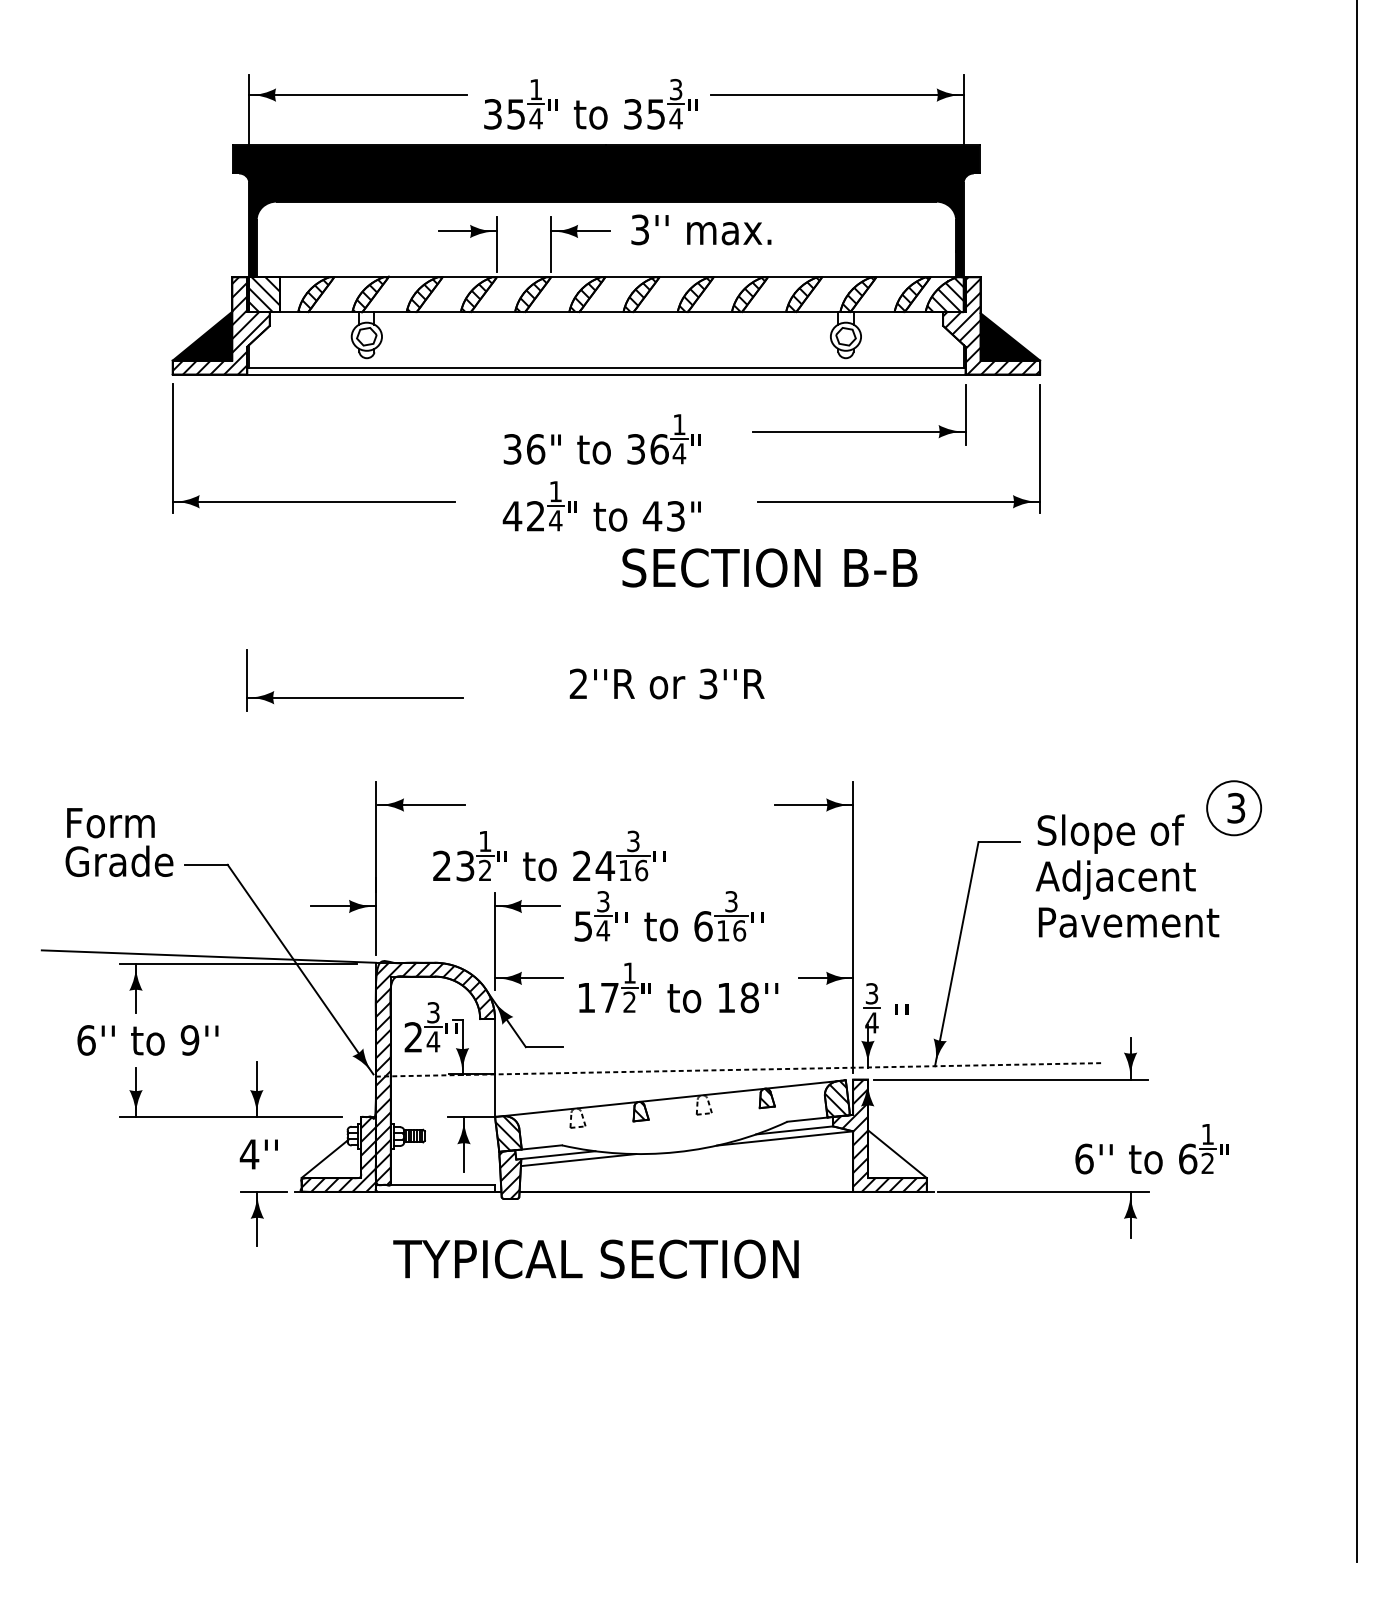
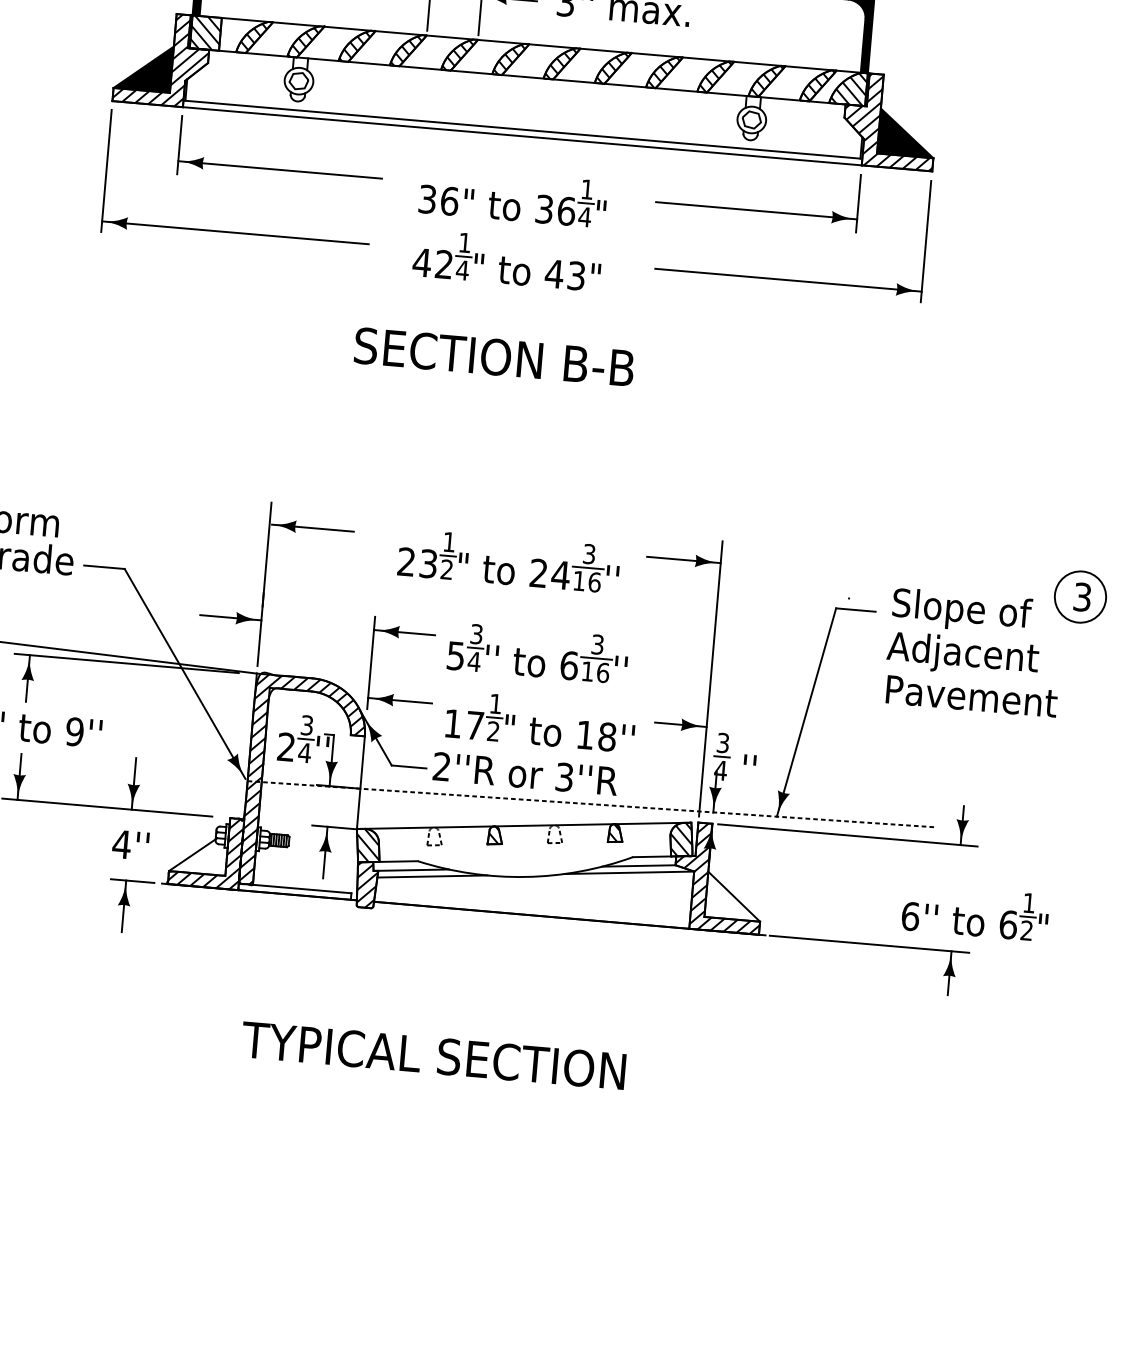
text: (769, 567) -> (494, 356), moved
text: (666, 683) -> (524, 773), moved
part: (354, 697) -> (279, 169), moved
part: (549, 855) -> (508, 560), moved
text: (595, 1258) -> (433, 1054), moved

